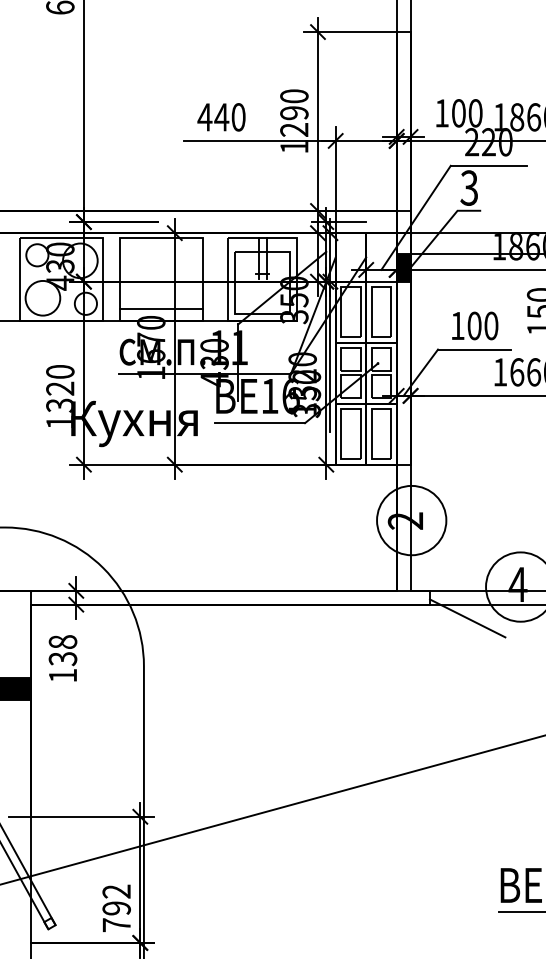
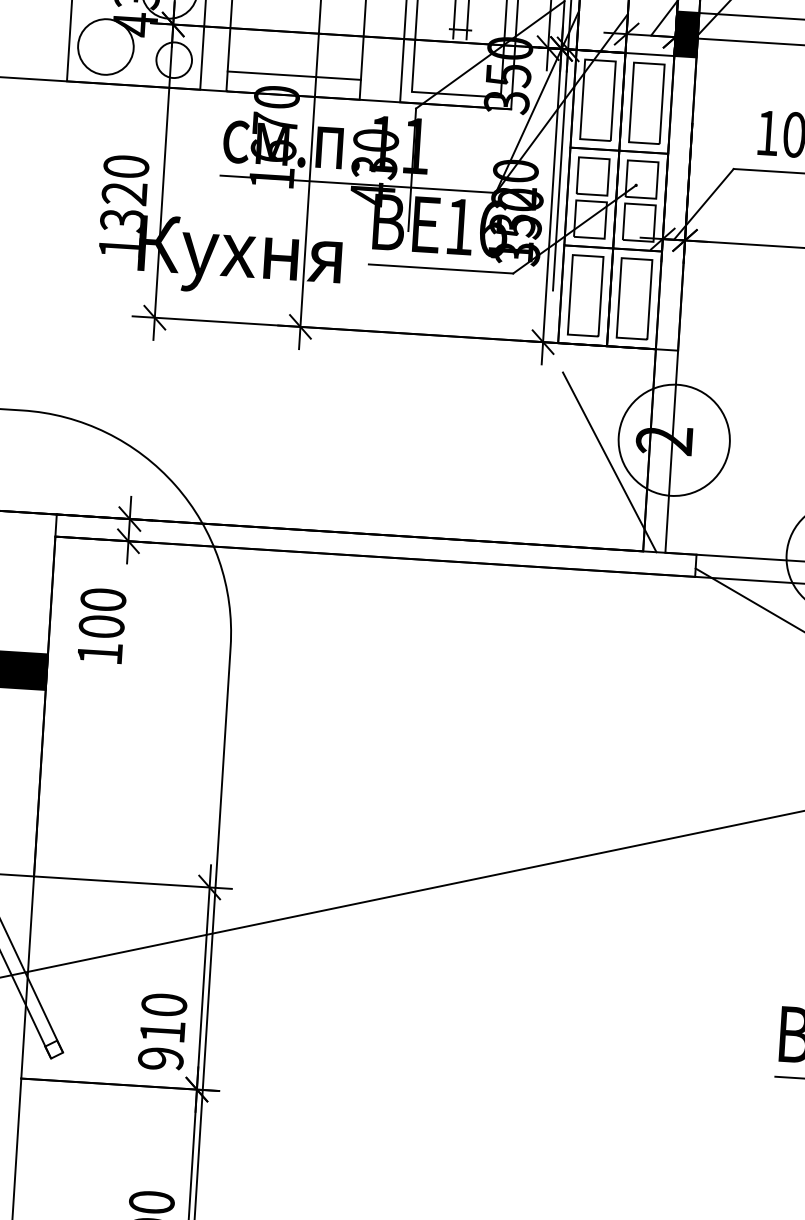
line: (372, 536) -> (609, 461), added
text: (62, 650) -> (101, 613), 138 -> 100
text: (116, 908) -> (162, 1032), 792 -> 910

